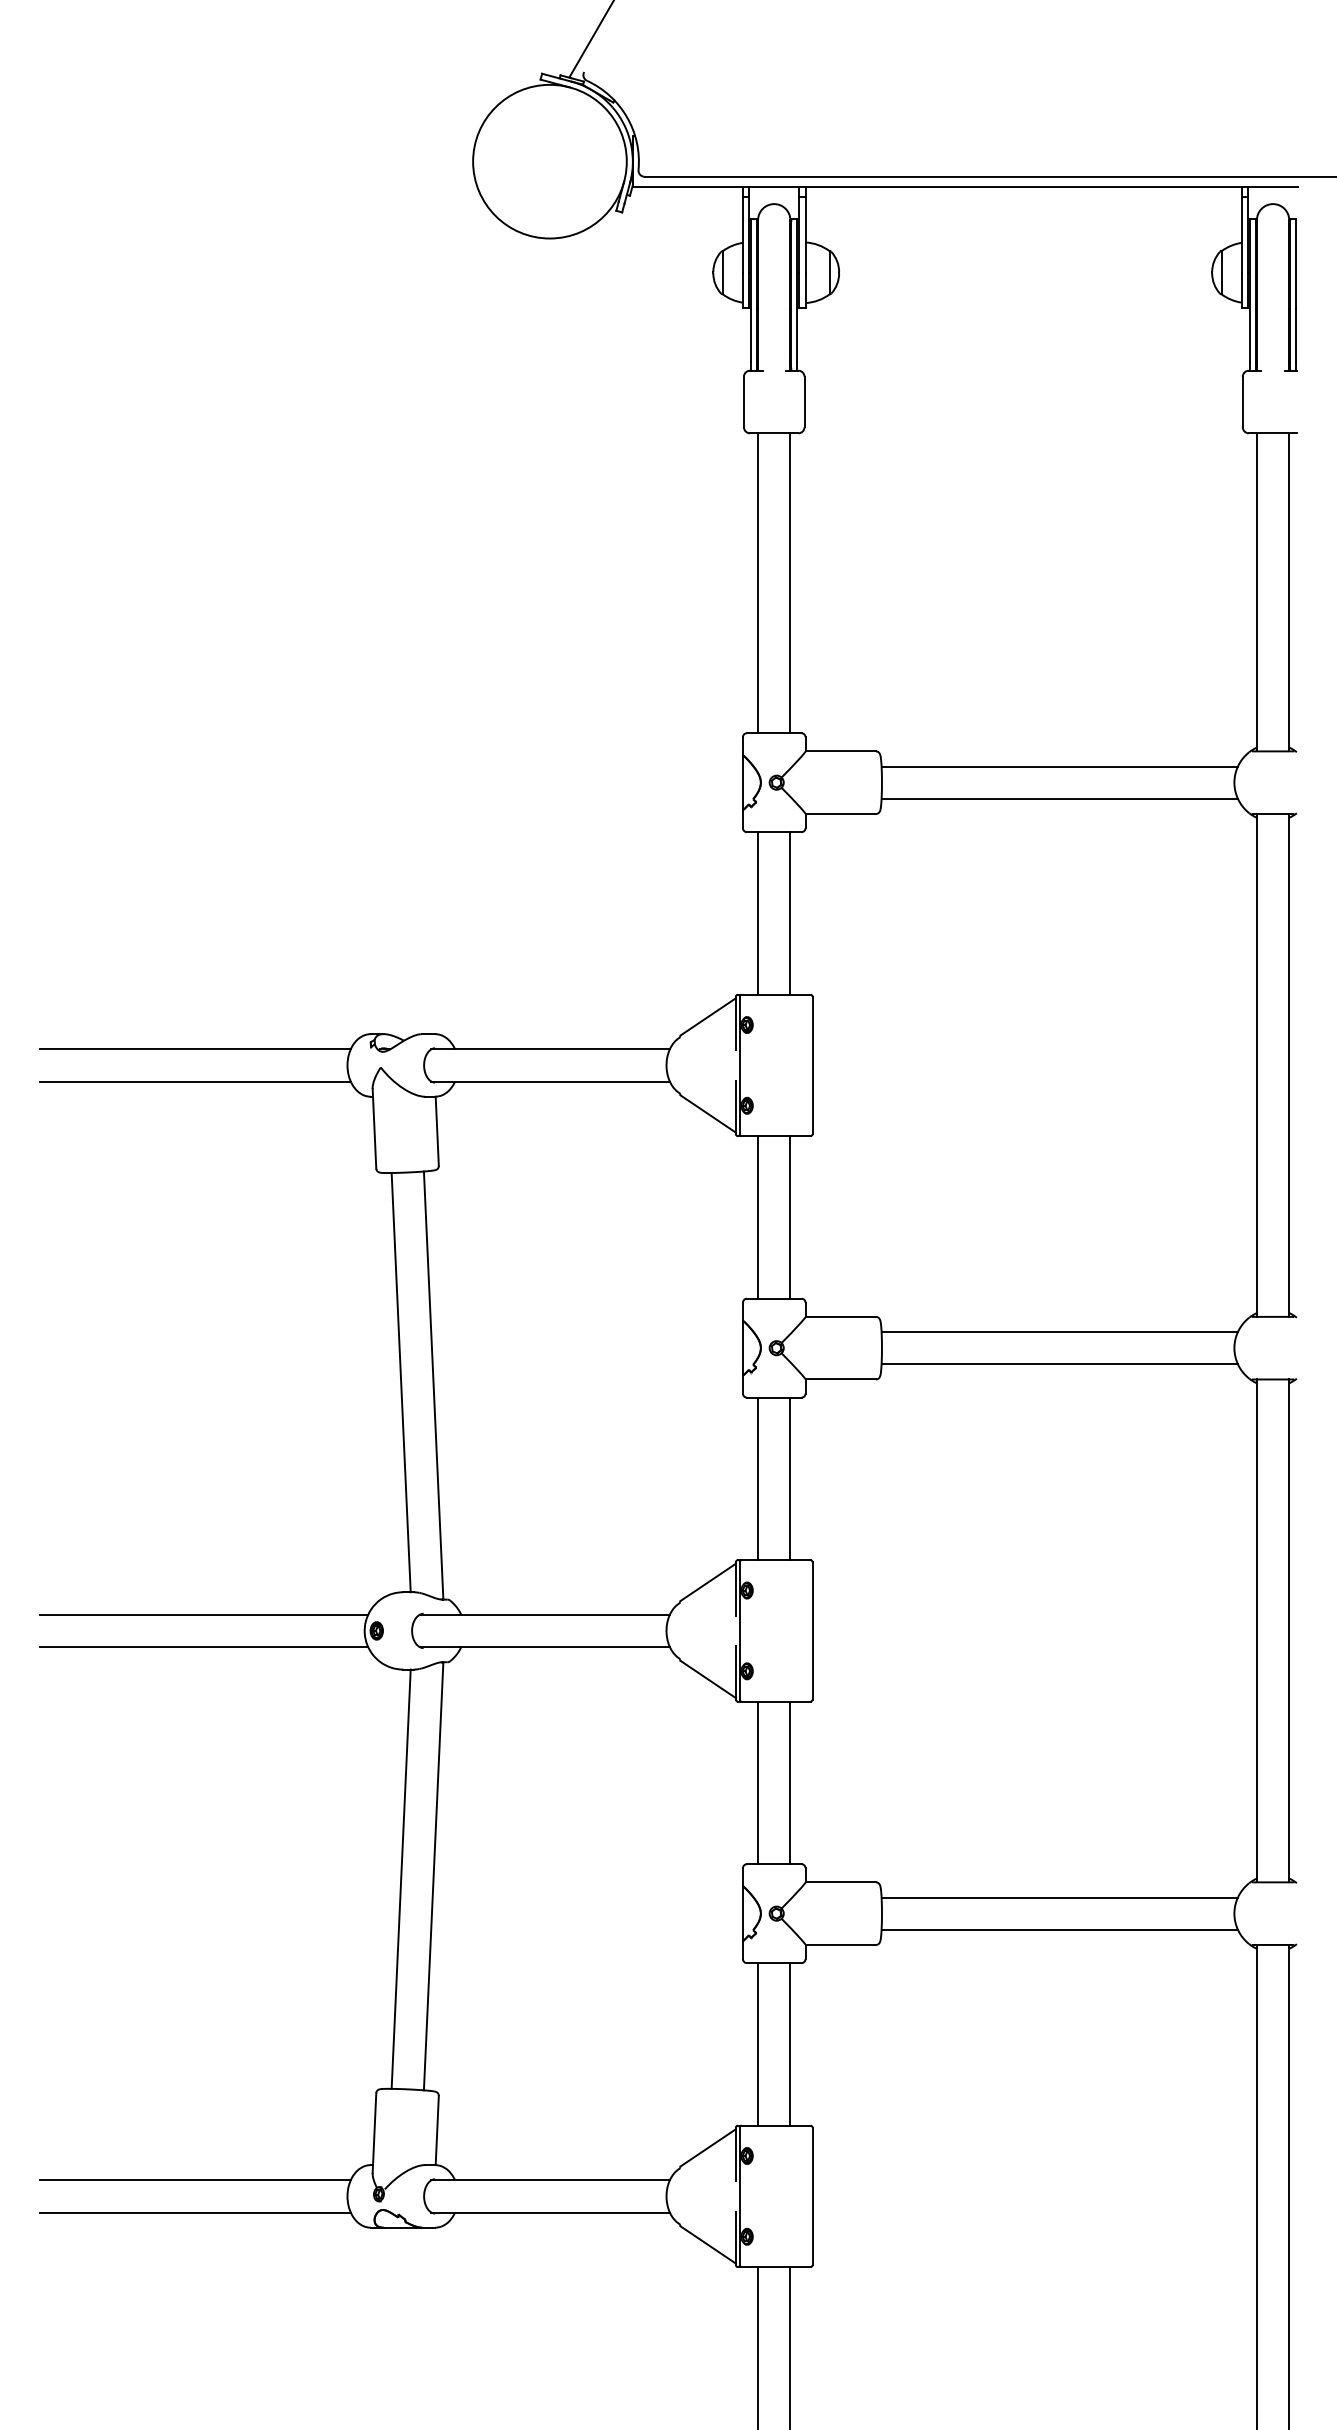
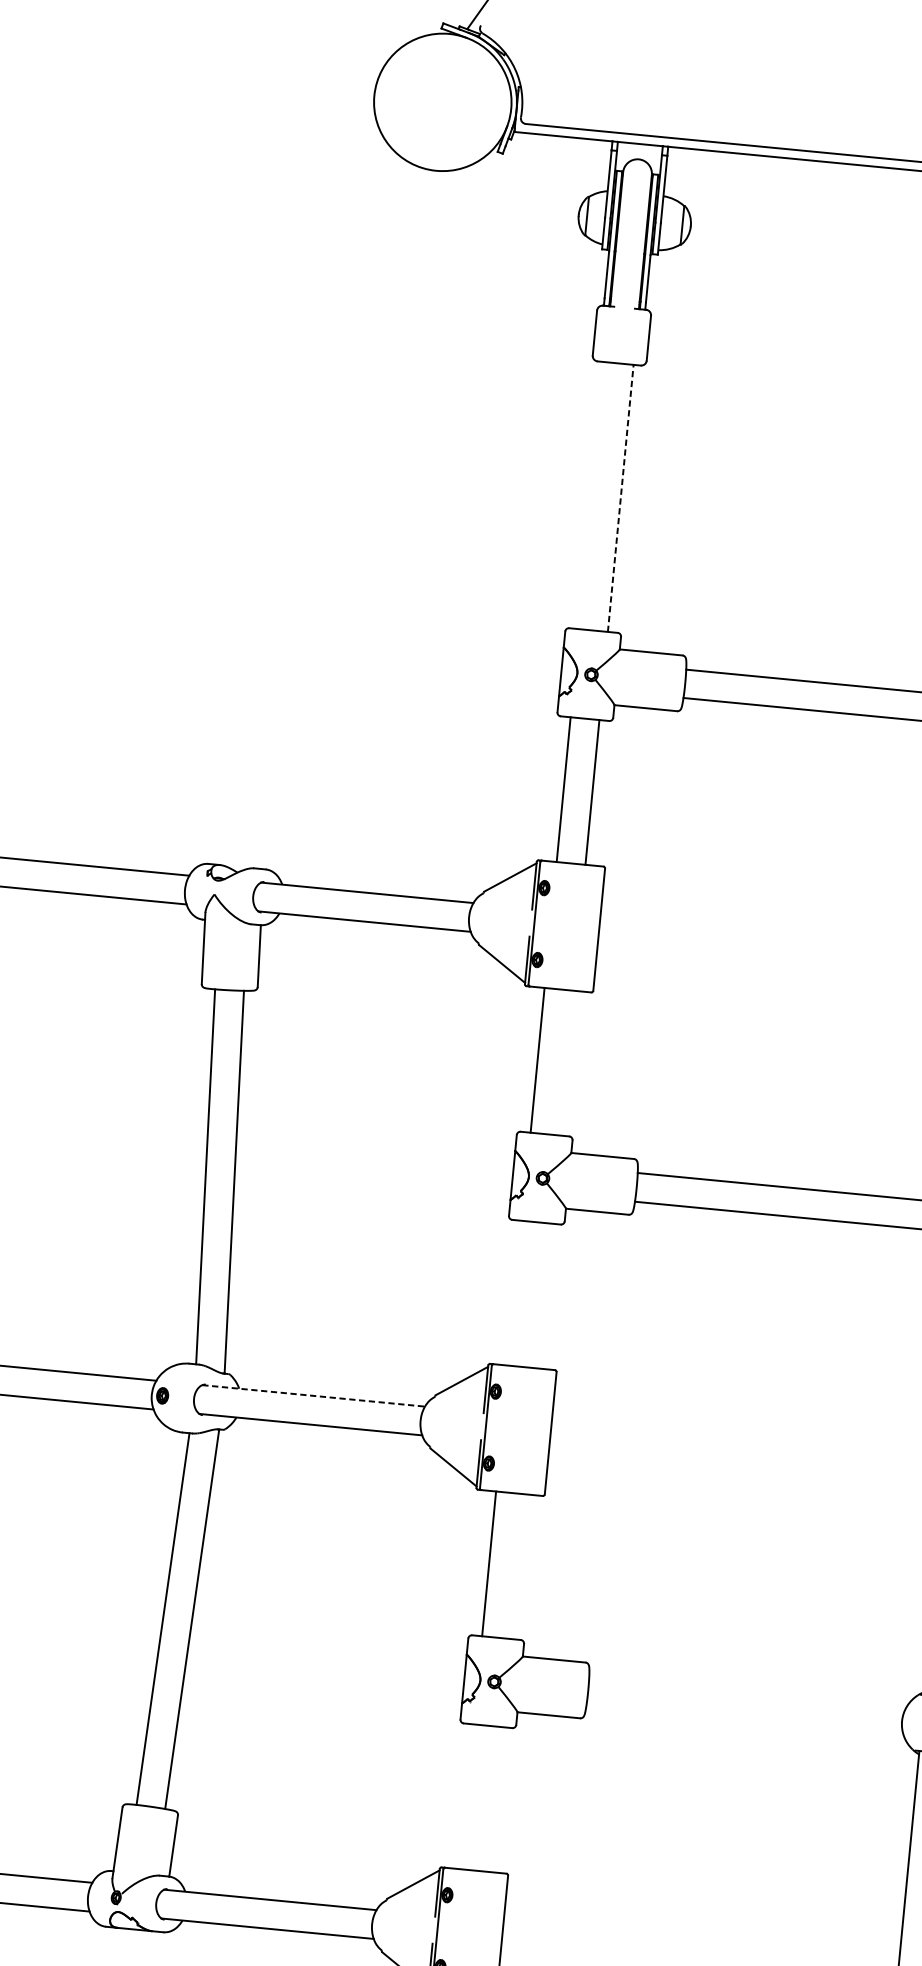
line: (758, 583) -> (592, 495), removed
line: (790, 583) -> (620, 498), solid -> dashed
line: (790, 1217) -> (566, 1063), removed
line: (758, 1478) -> (515, 1292), removed
line: (790, 1478) -> (544, 1295), removed
line: (545, 1614) -> (314, 1395), solid -> dashed
line: (790, 1782) -> (518, 1566), removed
line: (1059, 1897) -> (747, 1691), removed
line: (1059, 1929) -> (744, 1720), removed
line: (758, 2044) -> (467, 1796), removed
line: (790, 2044) -> (495, 1799), removed

